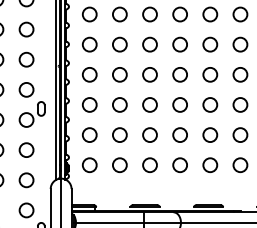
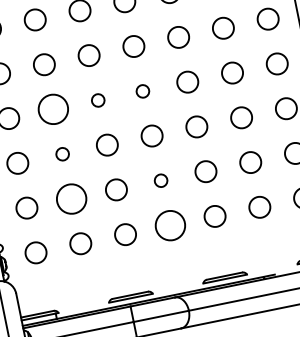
circle: (119, 74) -> (52, 109), size x1.4
circle: (149, 74) -> (97, 100), size x0.6
circle: (179, 74) -> (141, 91), size x0.6
circle: (119, 104) -> (61, 153), size x0.6
circle: (119, 134) -> (70, 198), size x1.4
circle: (179, 134) -> (160, 180), size x0.6
circle: (179, 164) -> (169, 224), size x1.4

